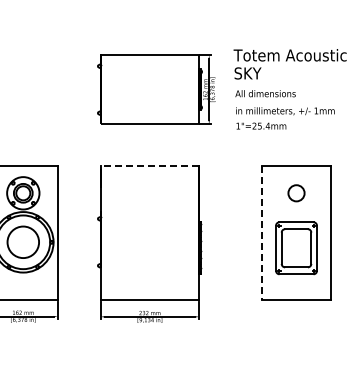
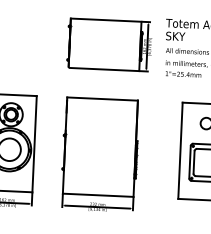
line: (149, 165) -> (102, 98), dashed -> solid
line: (262, 233) -> (180, 151), dashed -> solid

